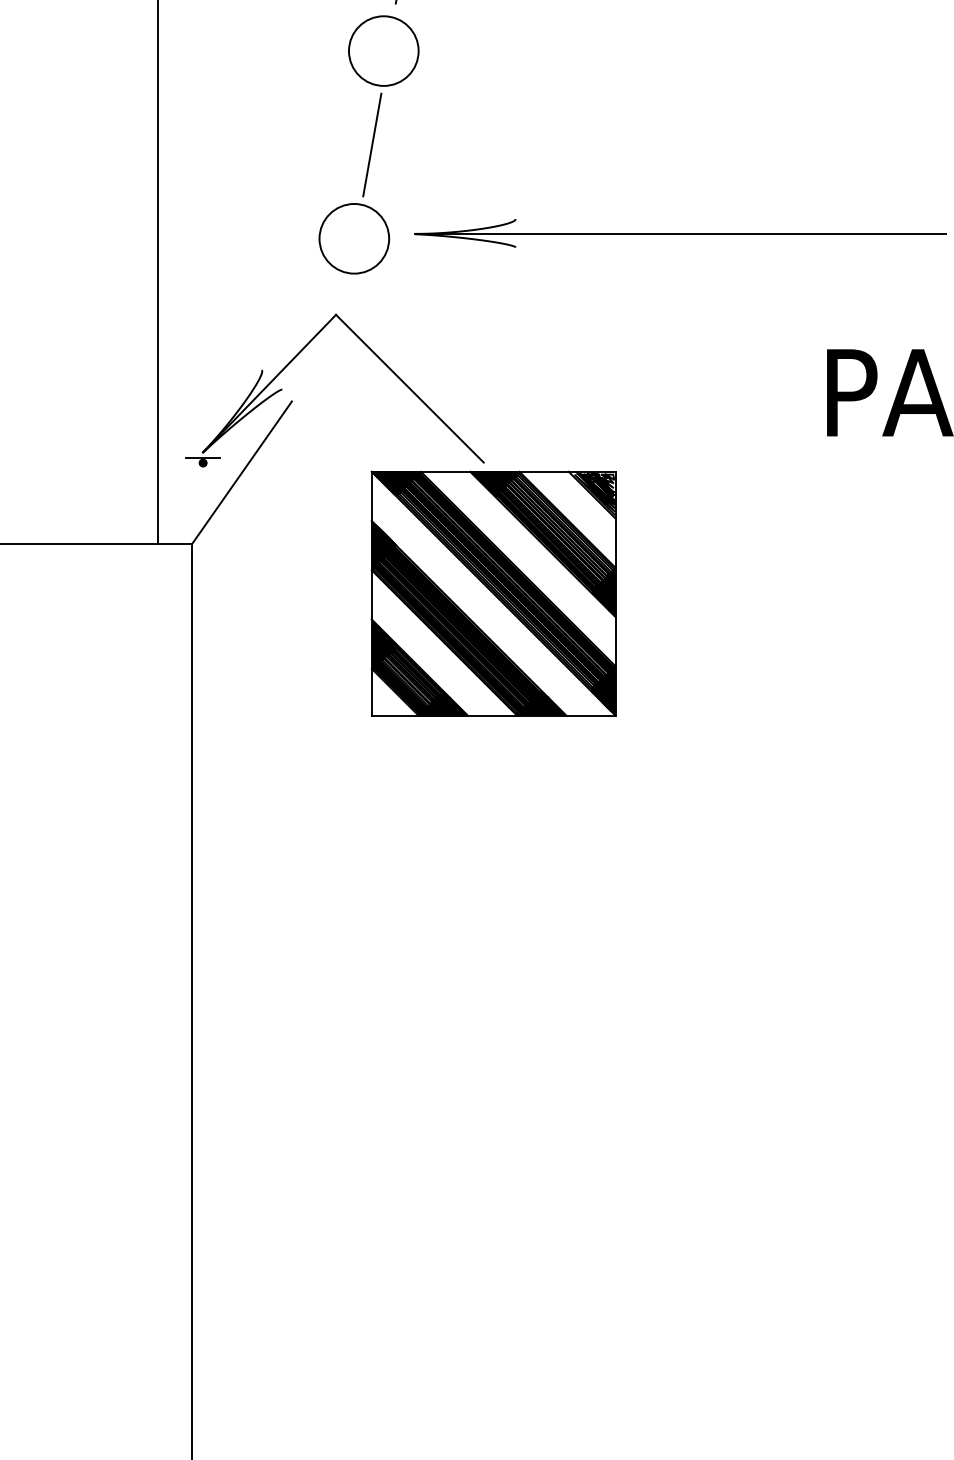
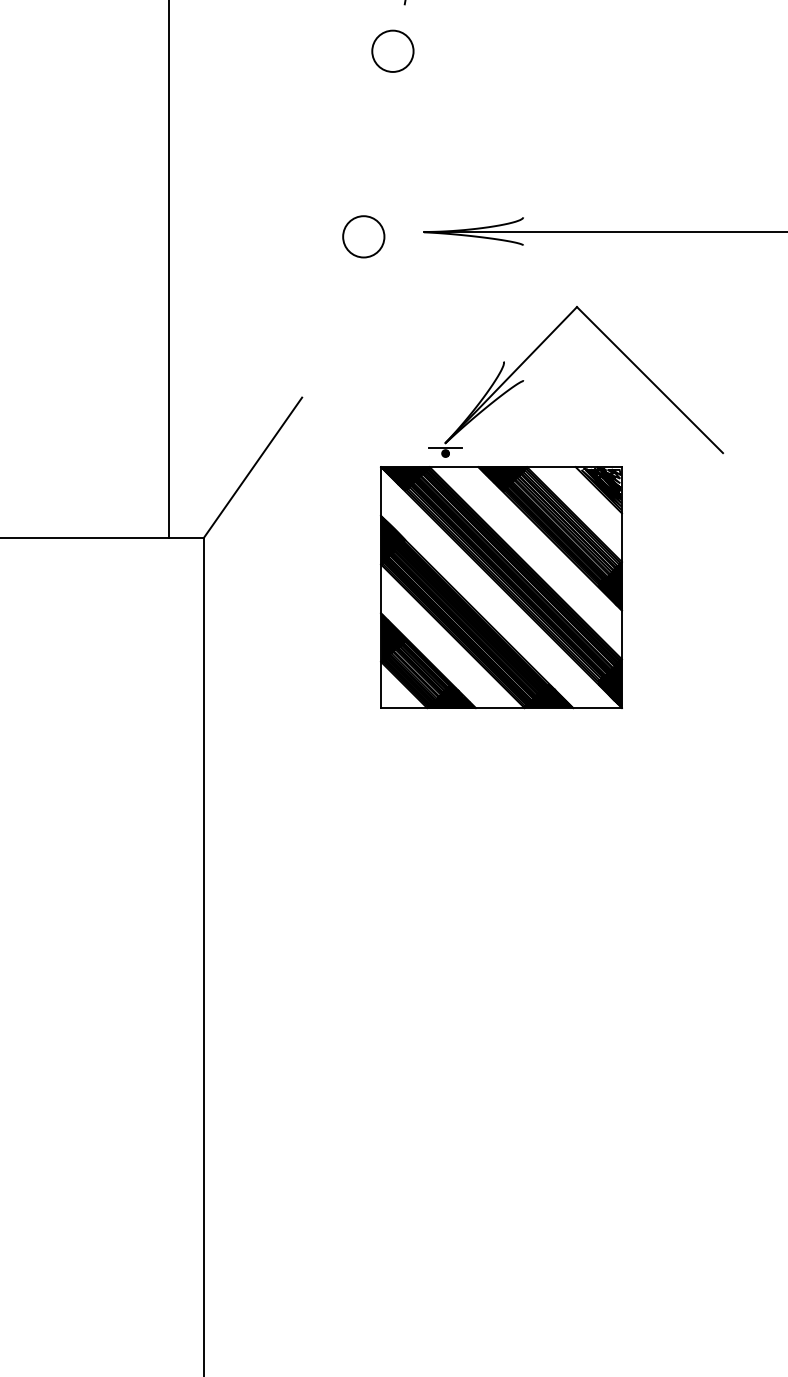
circle: (383, 50) -> (392, 50), size x0.6
line: (372, 144) -> (381, 143), removed
circle: (354, 238) -> (363, 236), size x0.6
part: (299, 354) -> (540, 346), moved

